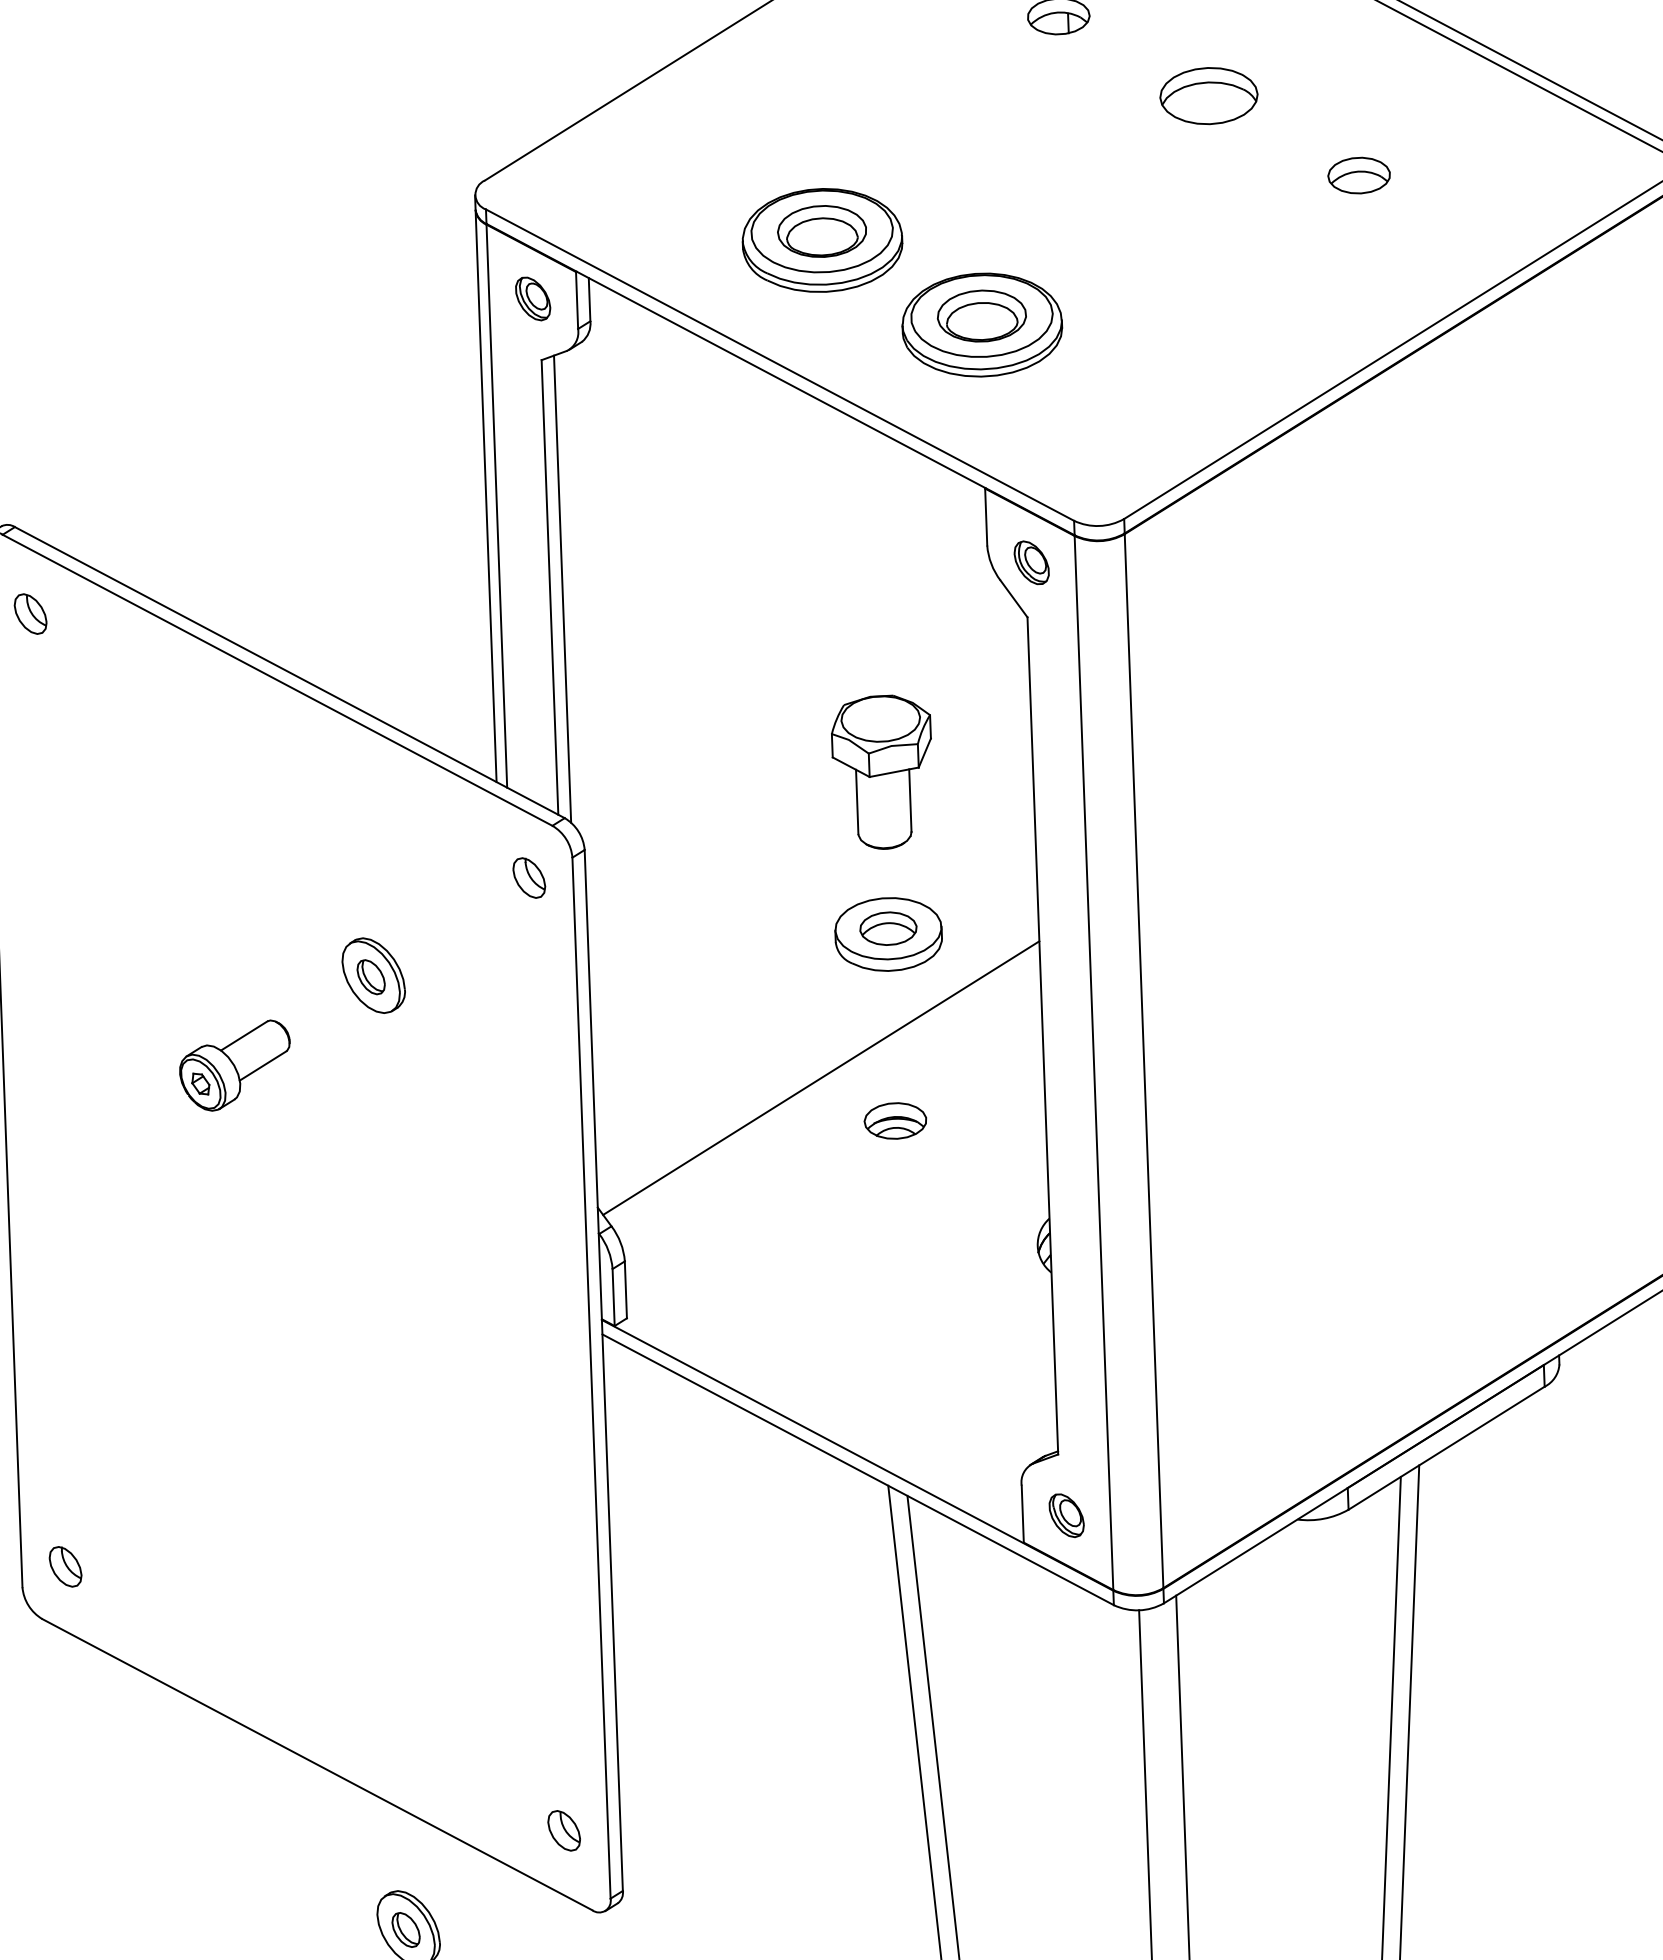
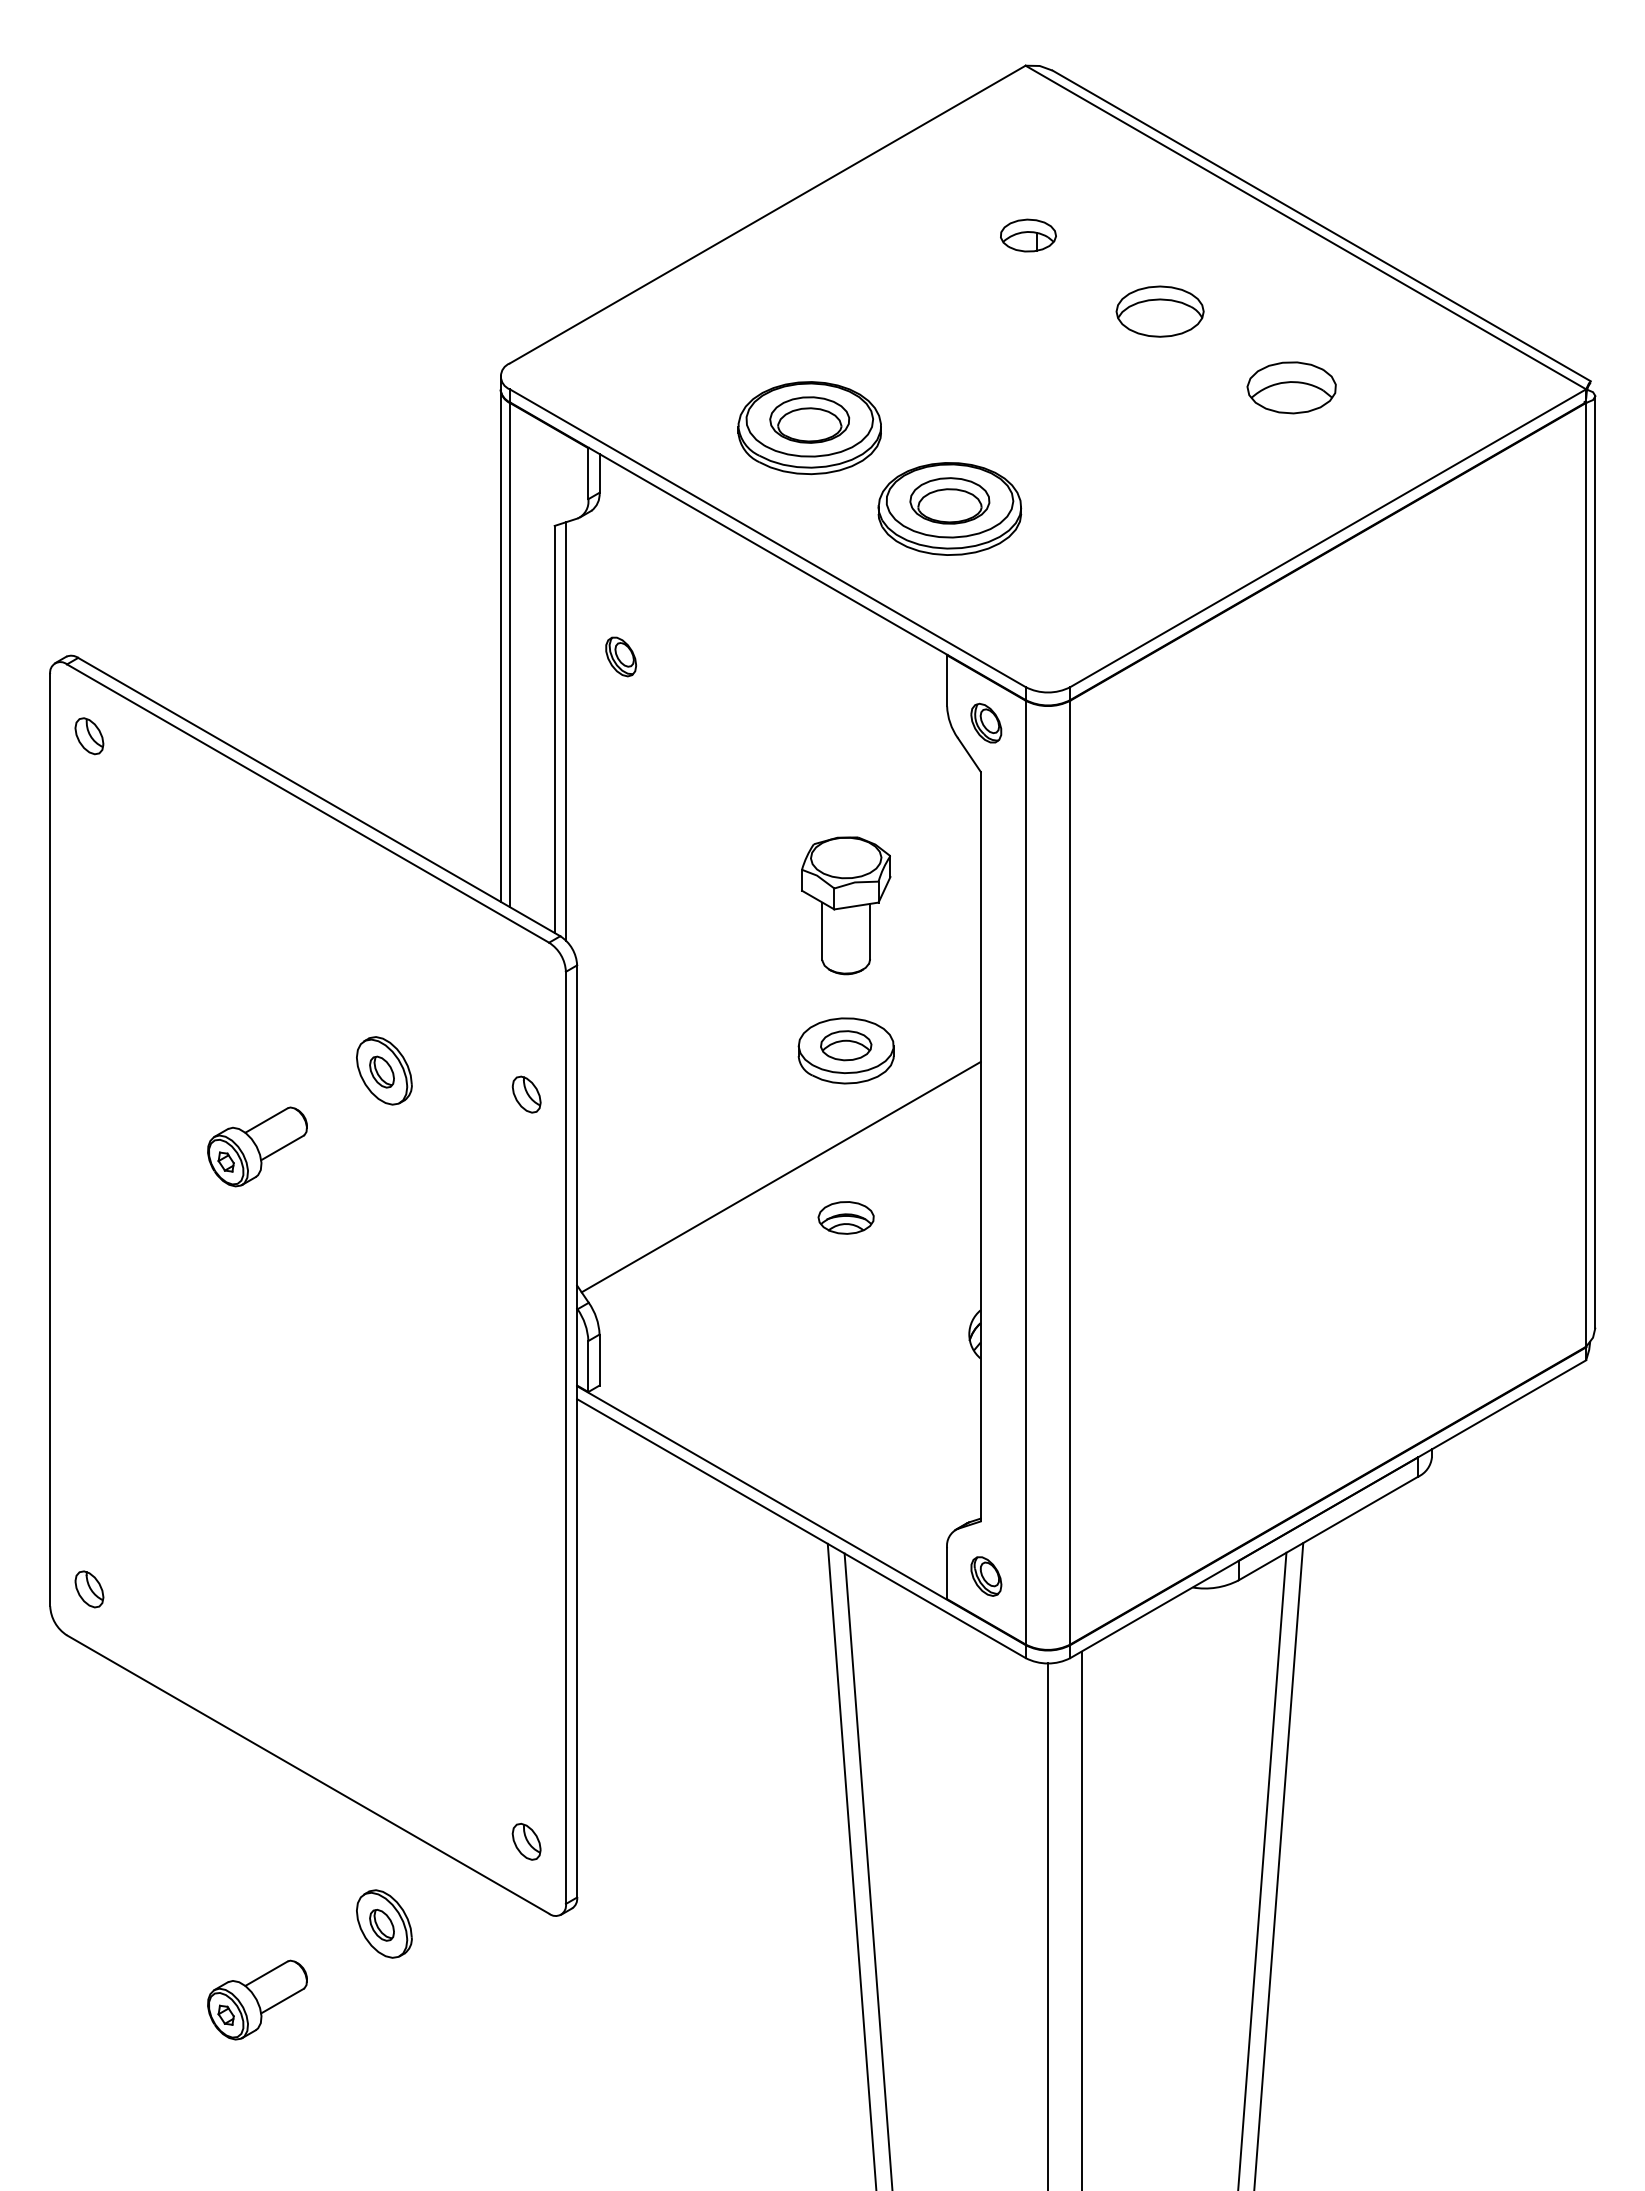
part: (1358, 175) -> (1291, 387), size x1.6
part: (533, 298) -> (621, 656), moved
part: (529, 877) -> (526, 1094), moved

